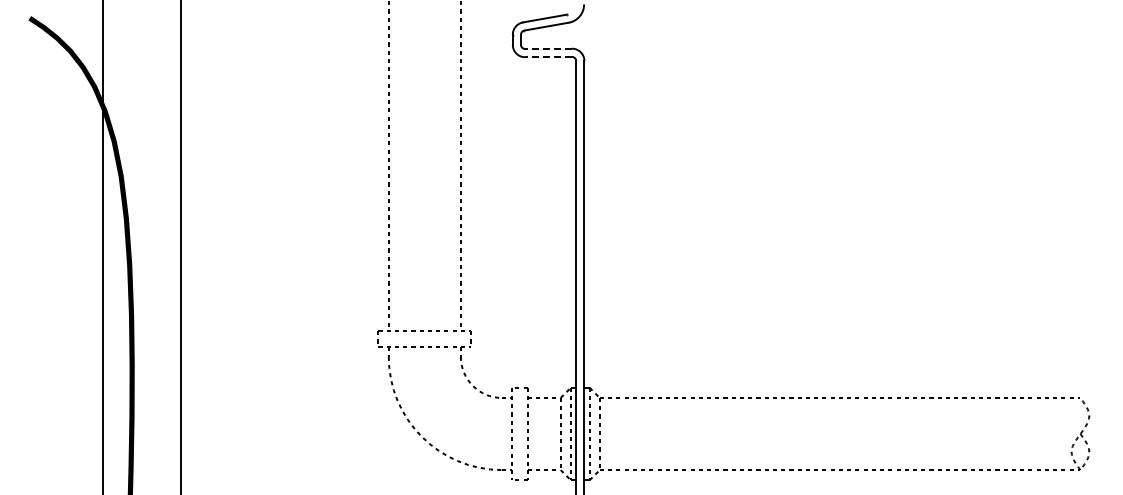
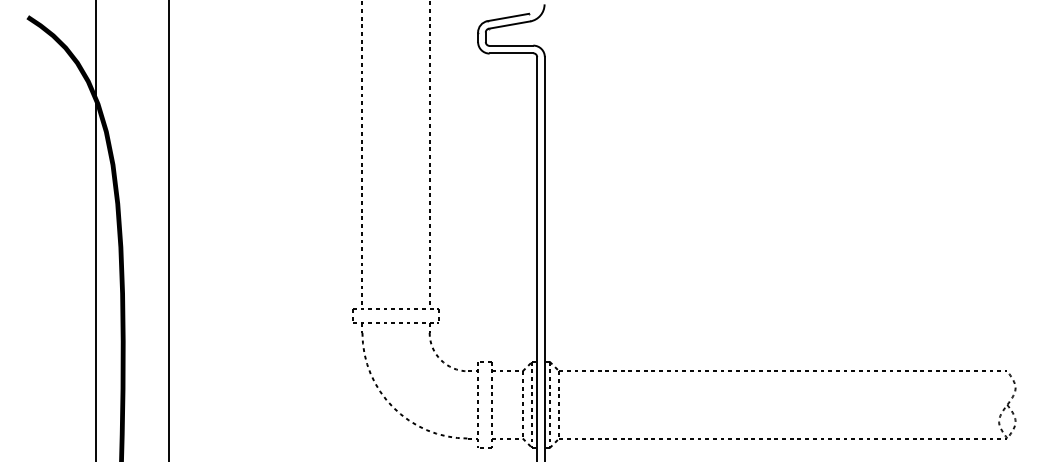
line: (548, 48) -> (511, 45), dashed -> solid
line: (548, 56) -> (511, 52), dashed -> solid

